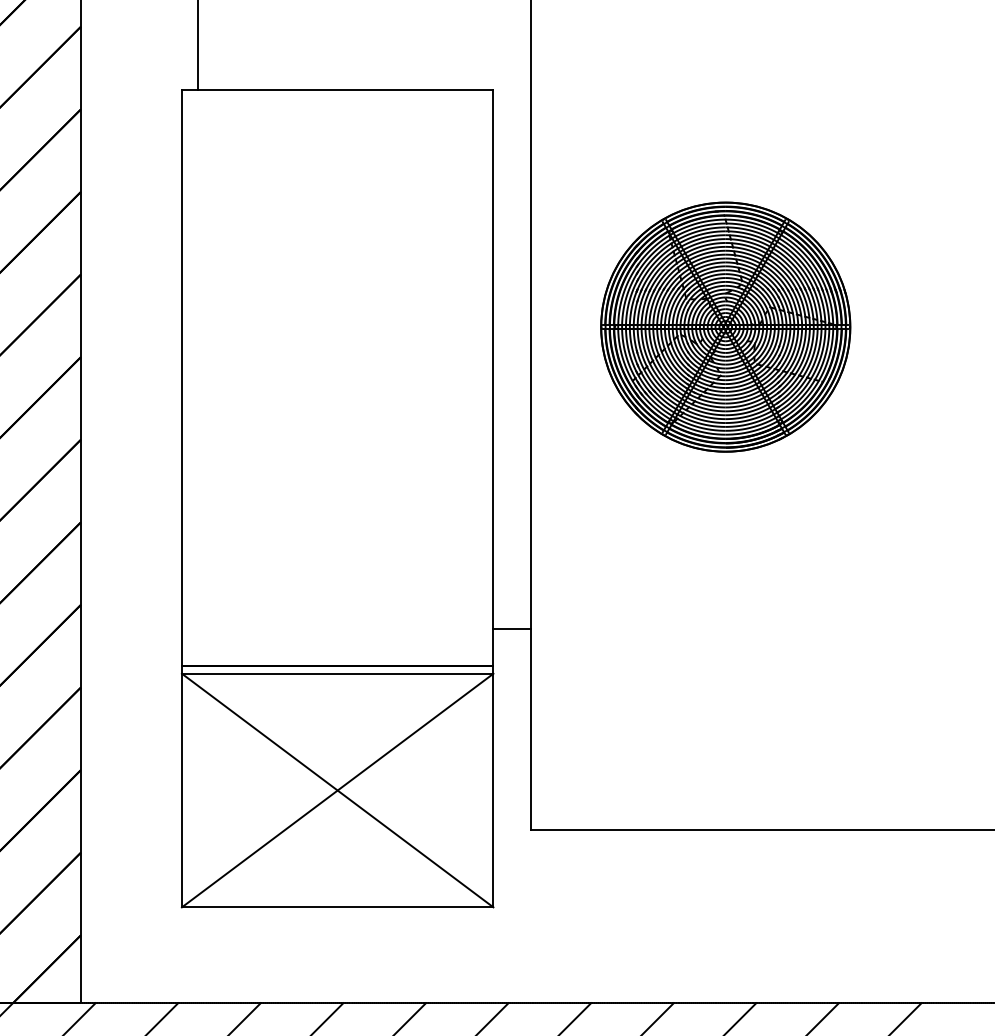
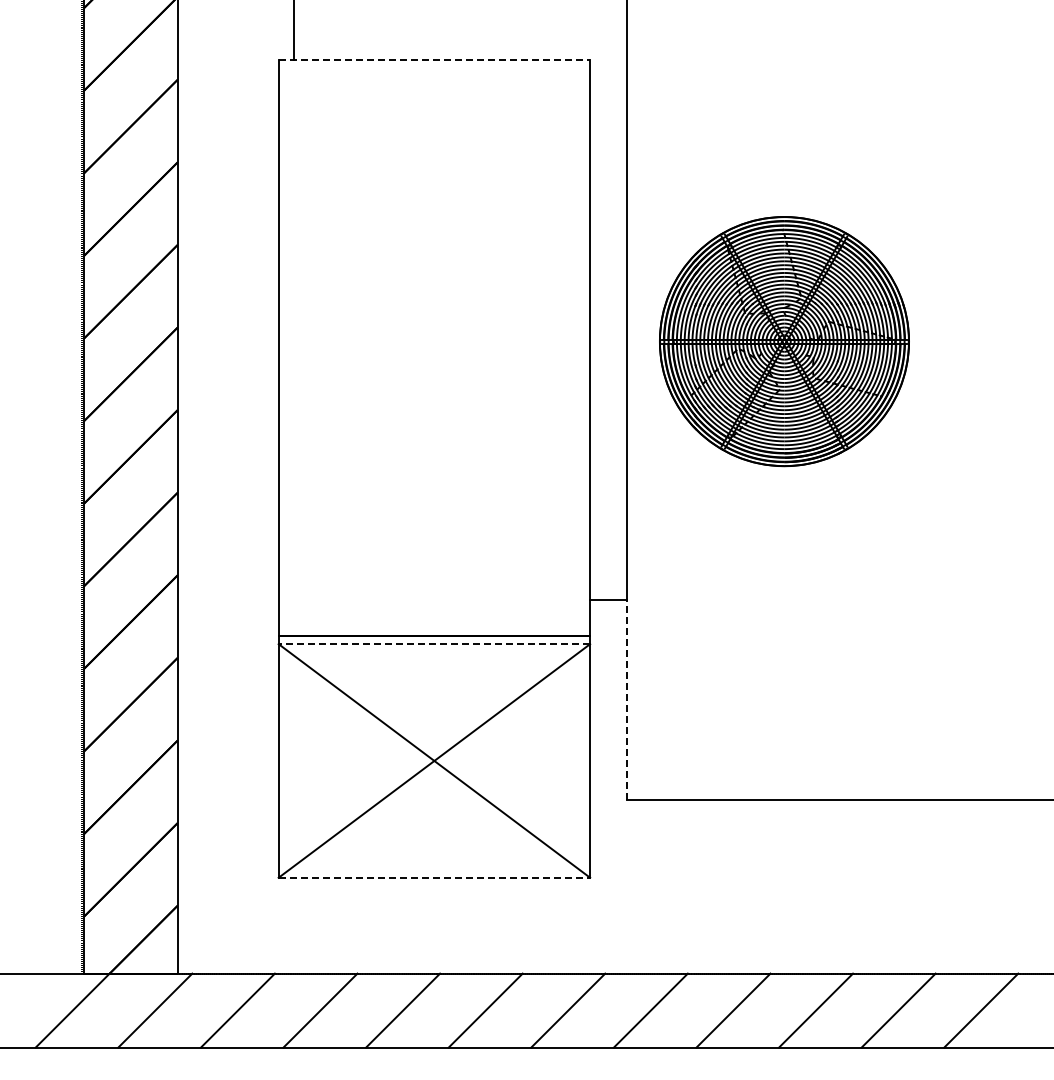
line: (337, 90) -> (434, 60), solid -> dashed
part: (725, 327) -> (784, 341), moved
line: (337, 674) -> (434, 644), solid -> dashed
line: (530, 729) -> (627, 699), solid -> dashed
line: (337, 907) -> (434, 877), solid -> dashed

